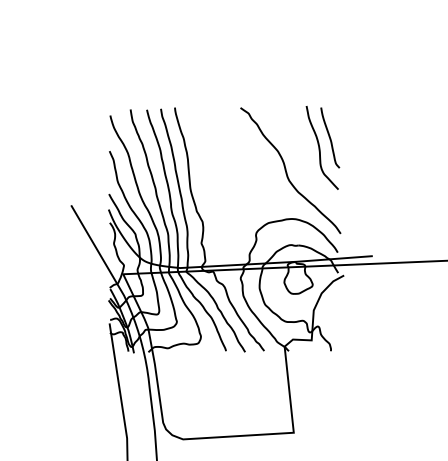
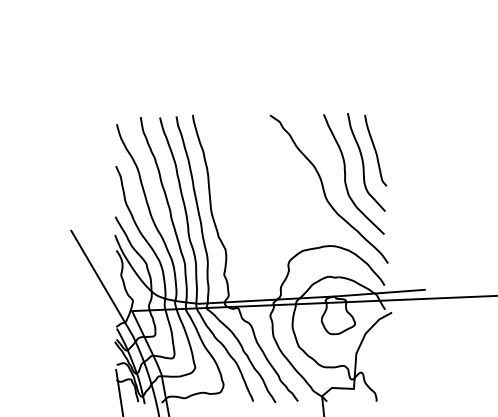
curve: (305, 158) -> (346, 174), added

